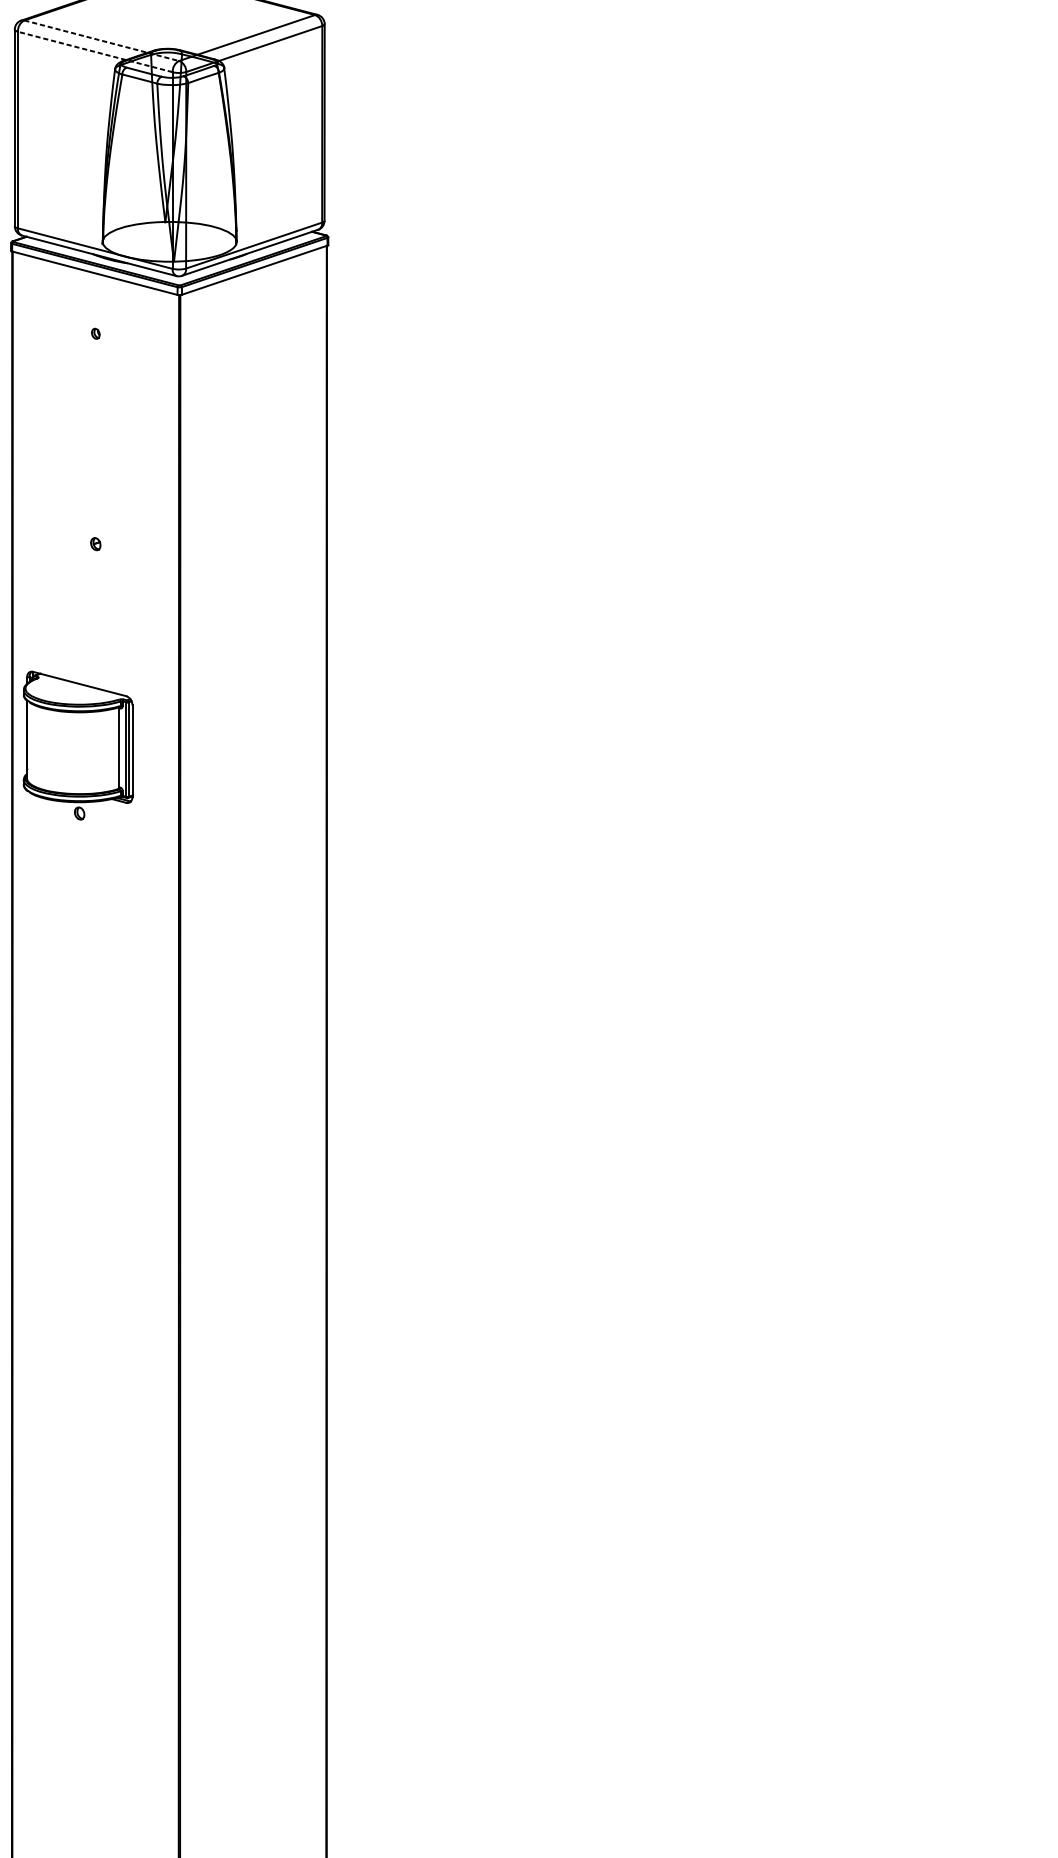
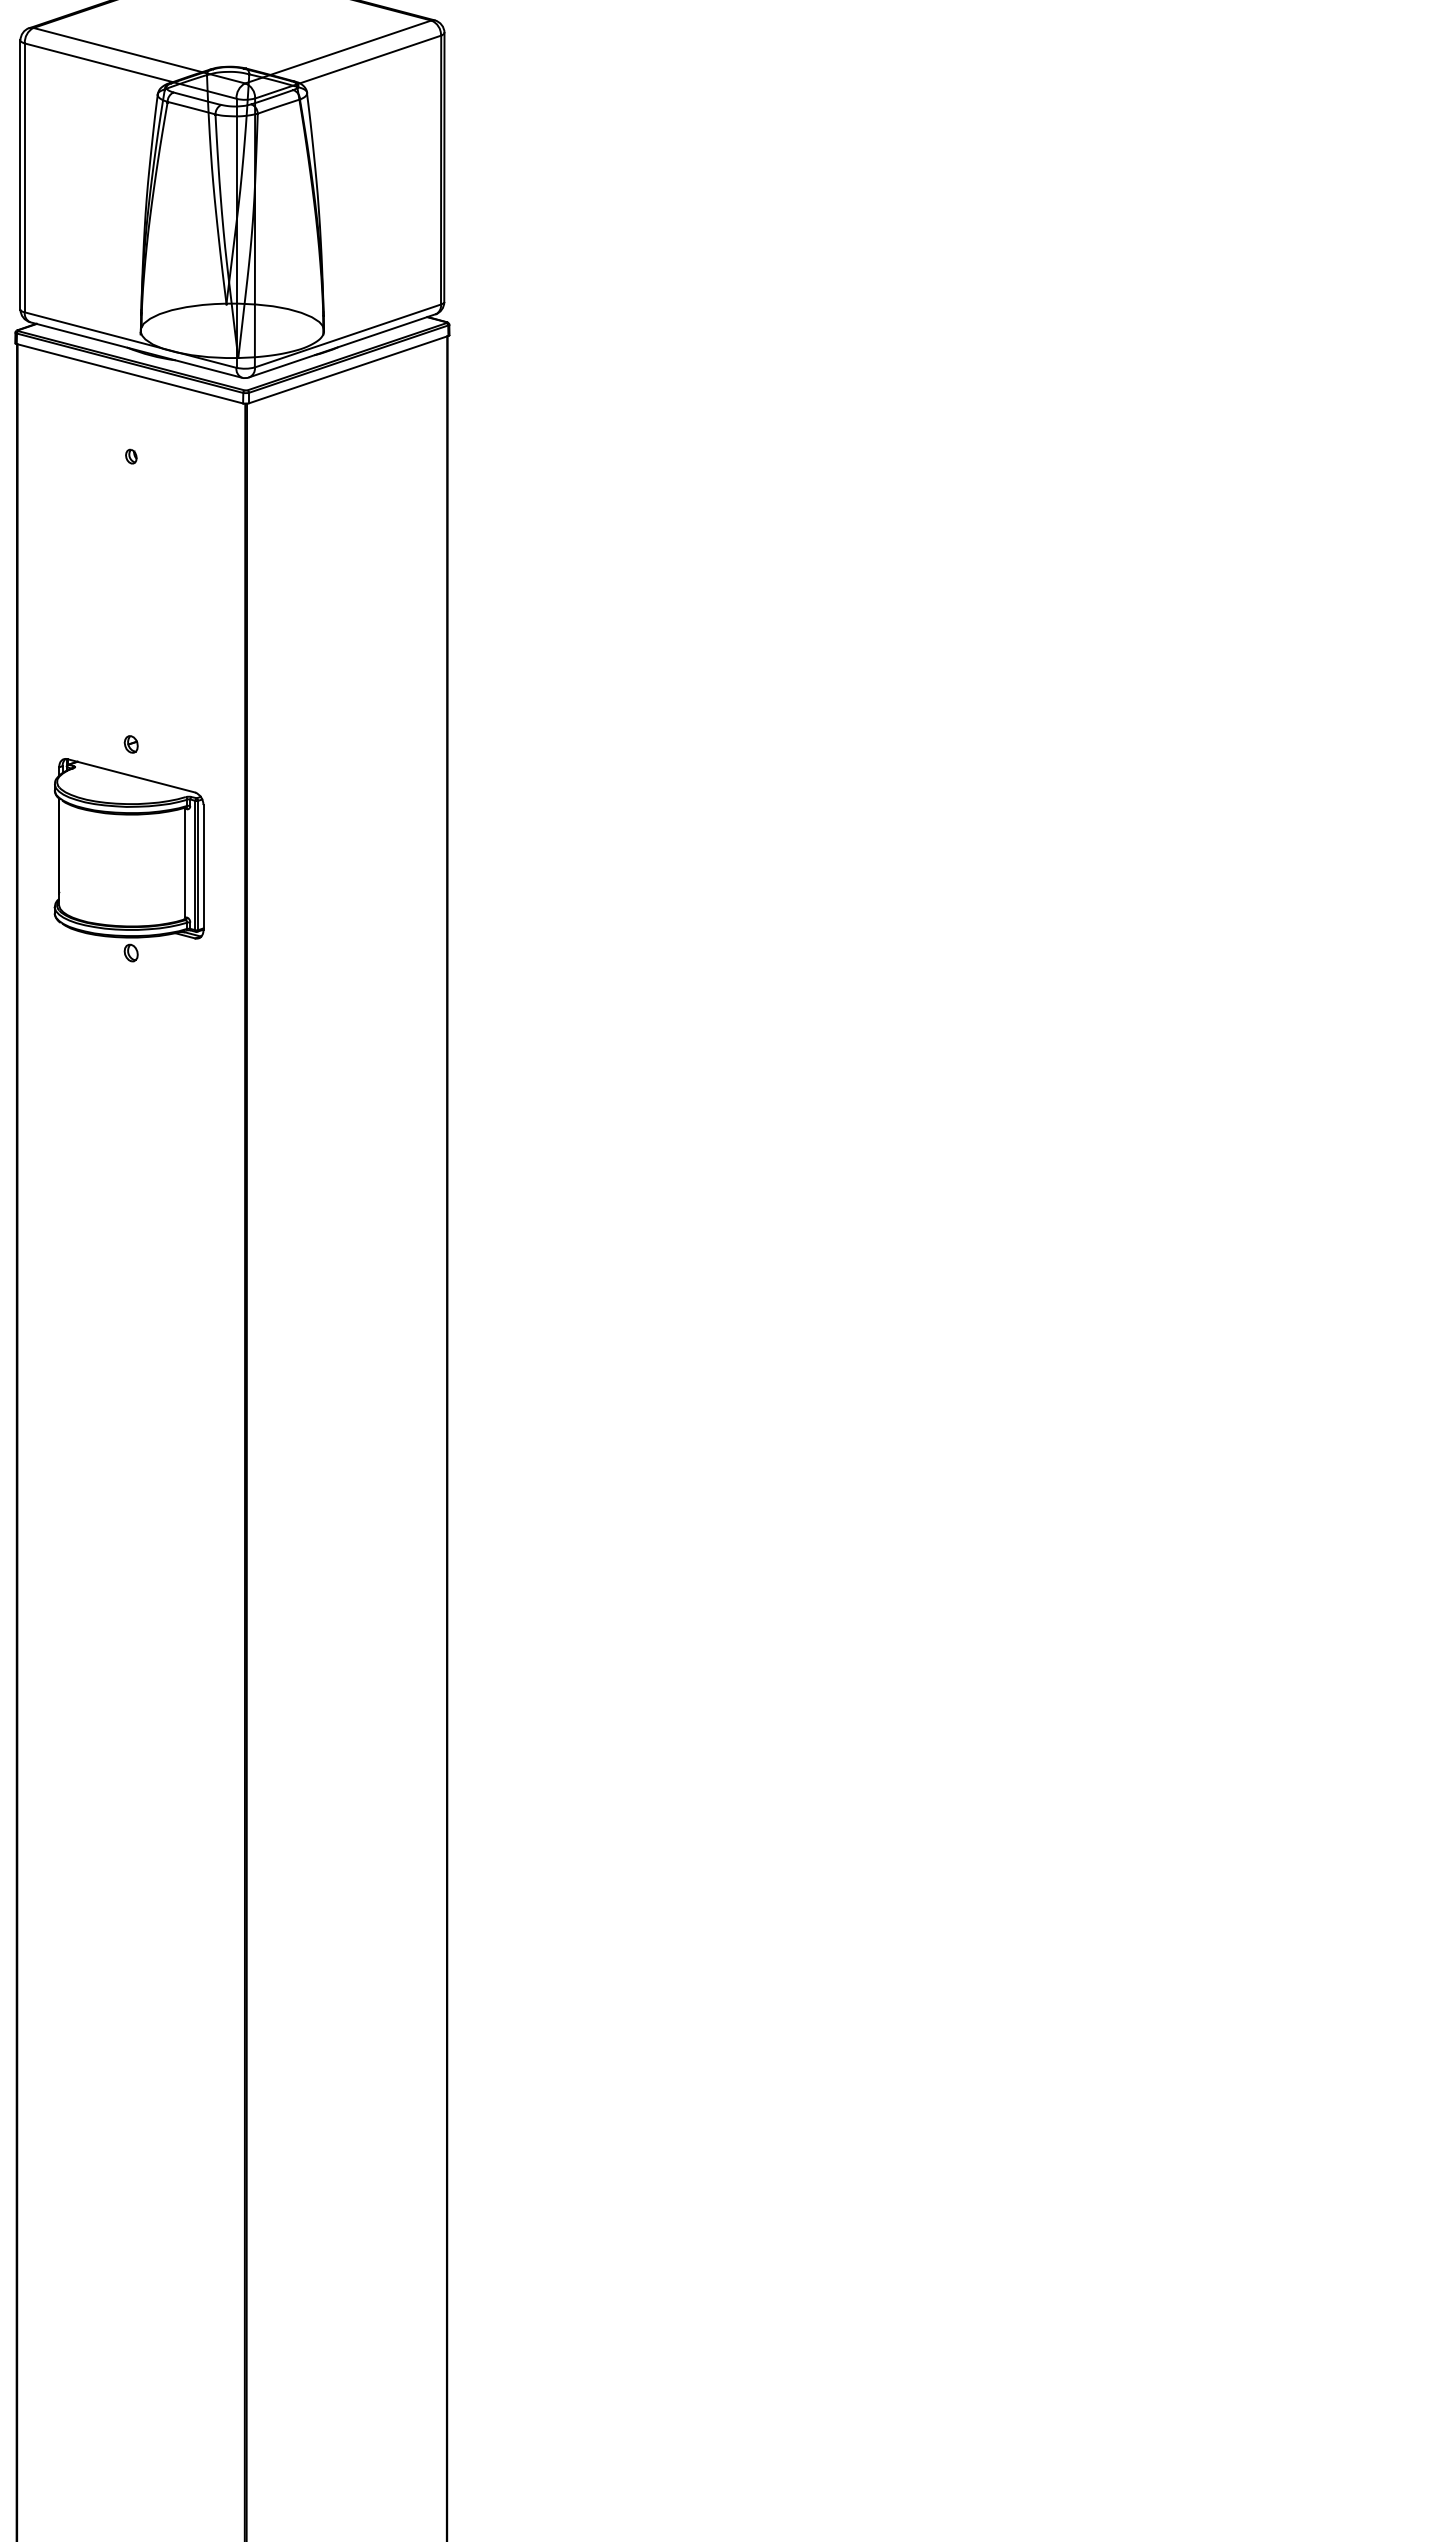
line: (101, 40) -> (139, 55), dashed -> solid
line: (95, 51) -> (130, 70), dashed -> solid
part: (77, 745) -> (128, 860), moved

